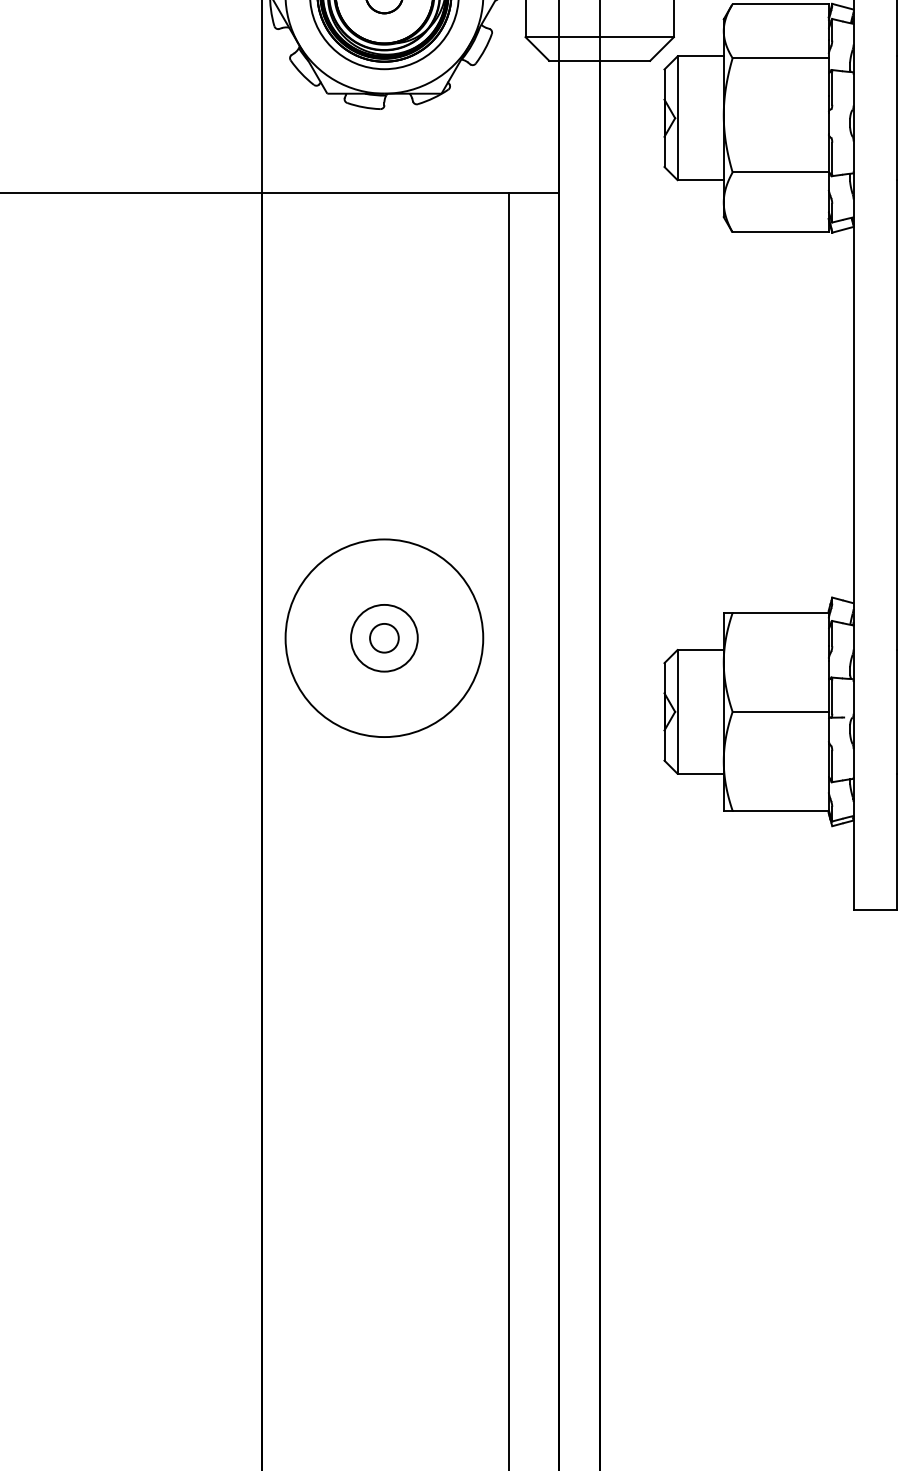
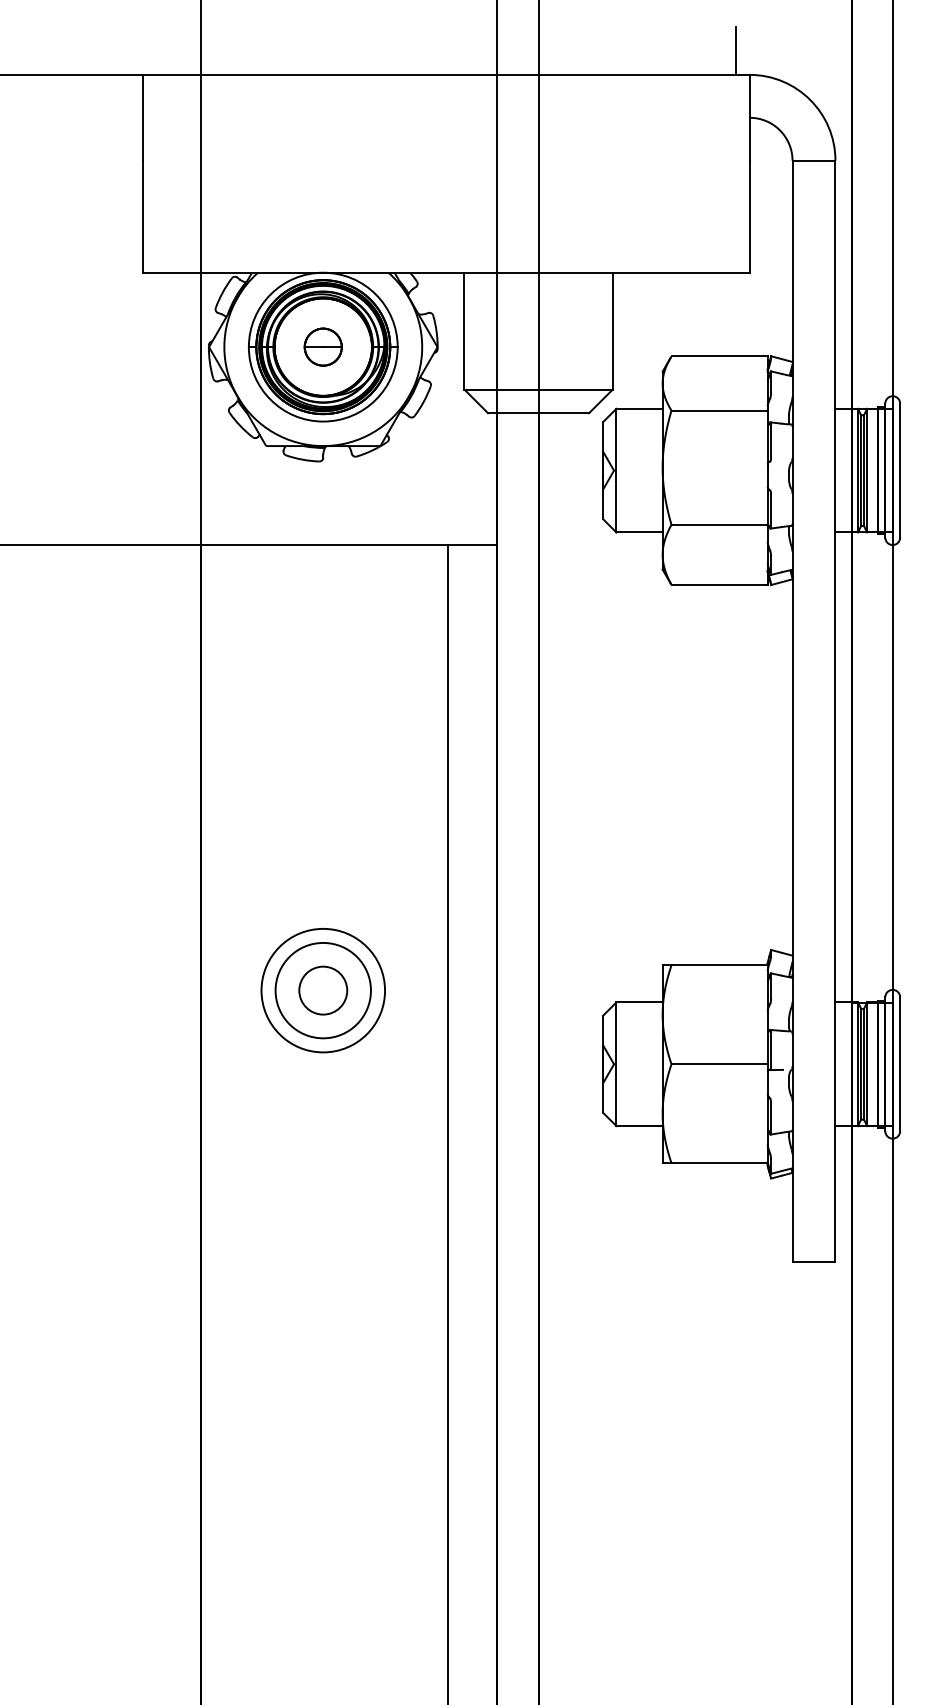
circle: (383, 638) -> (322, 990), size x1.43
circle: (384, 638) -> (323, 990), size x0.62
circle: (384, 638) -> (323, 990), size x1.67

